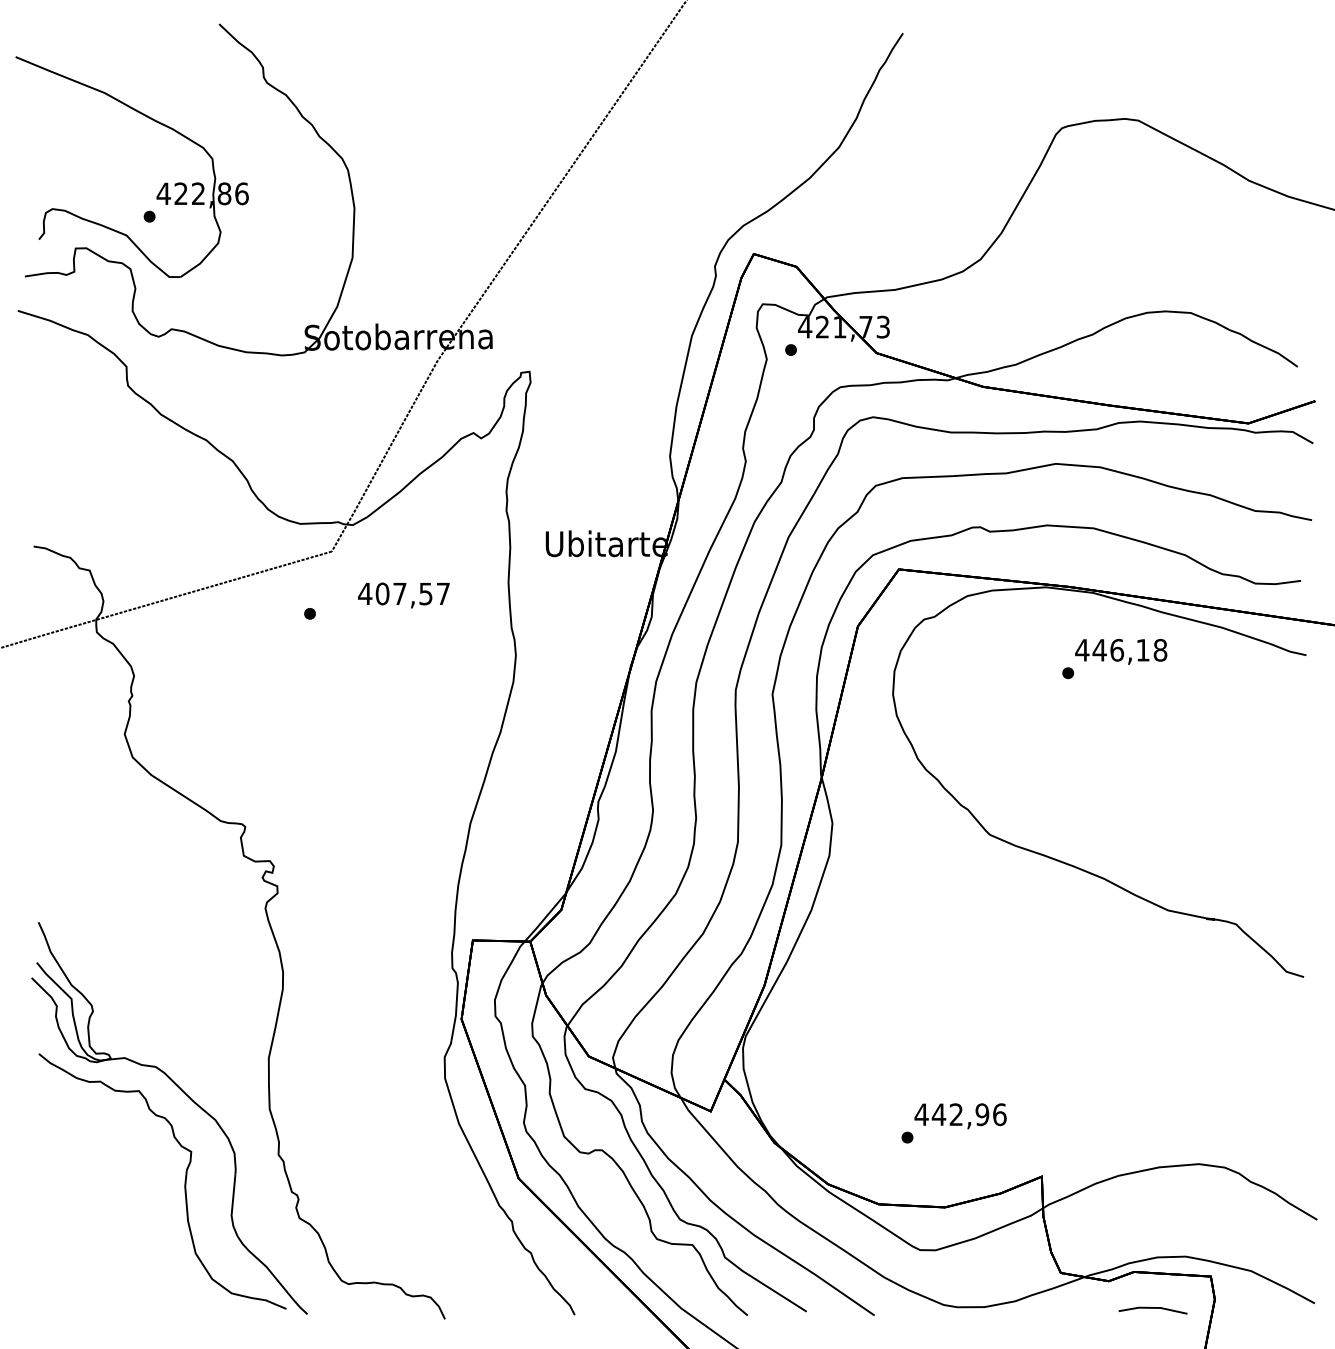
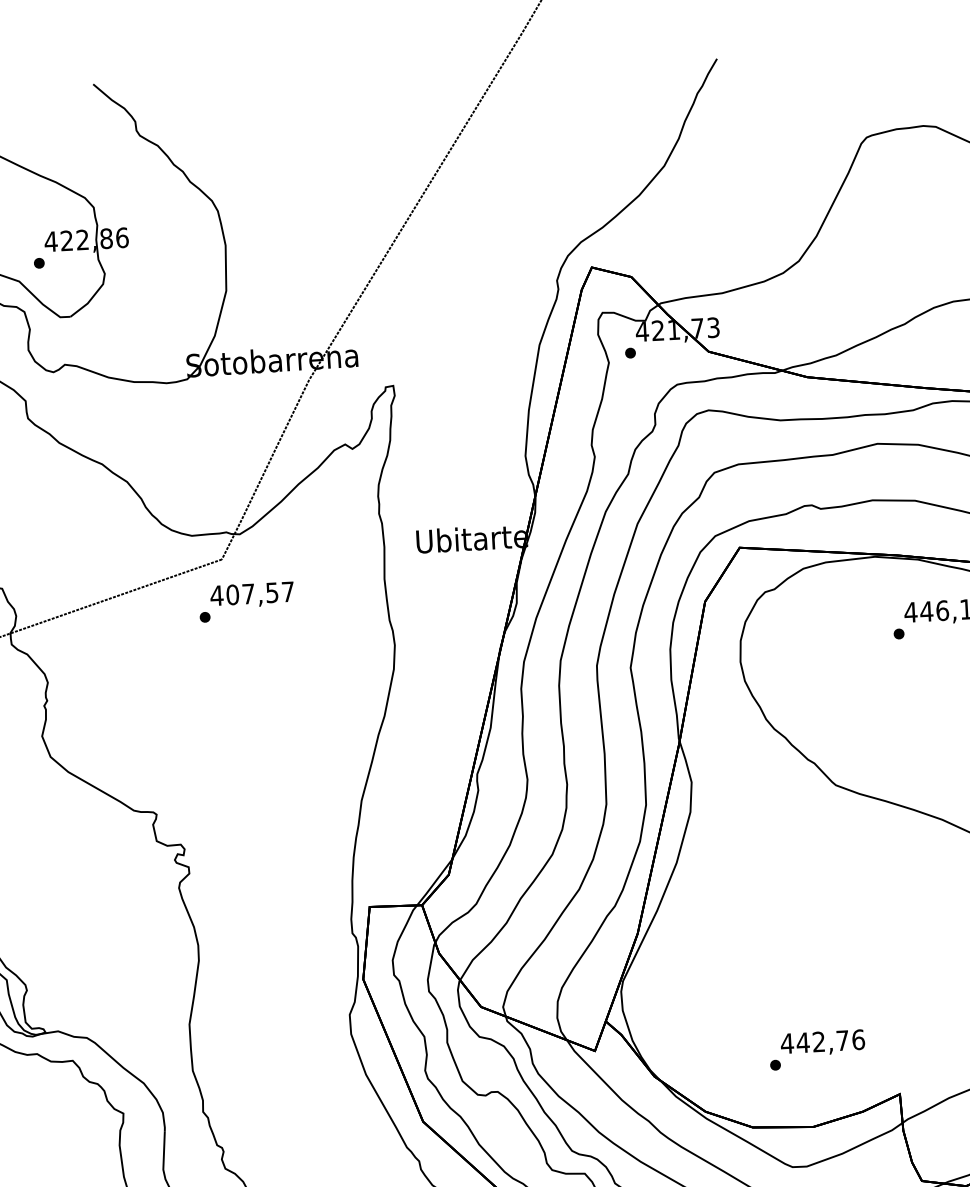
text: (403, 595) -> (251, 595), moved
text: (982, 1114) -> (842, 1040), 442,96 -> 442,76

